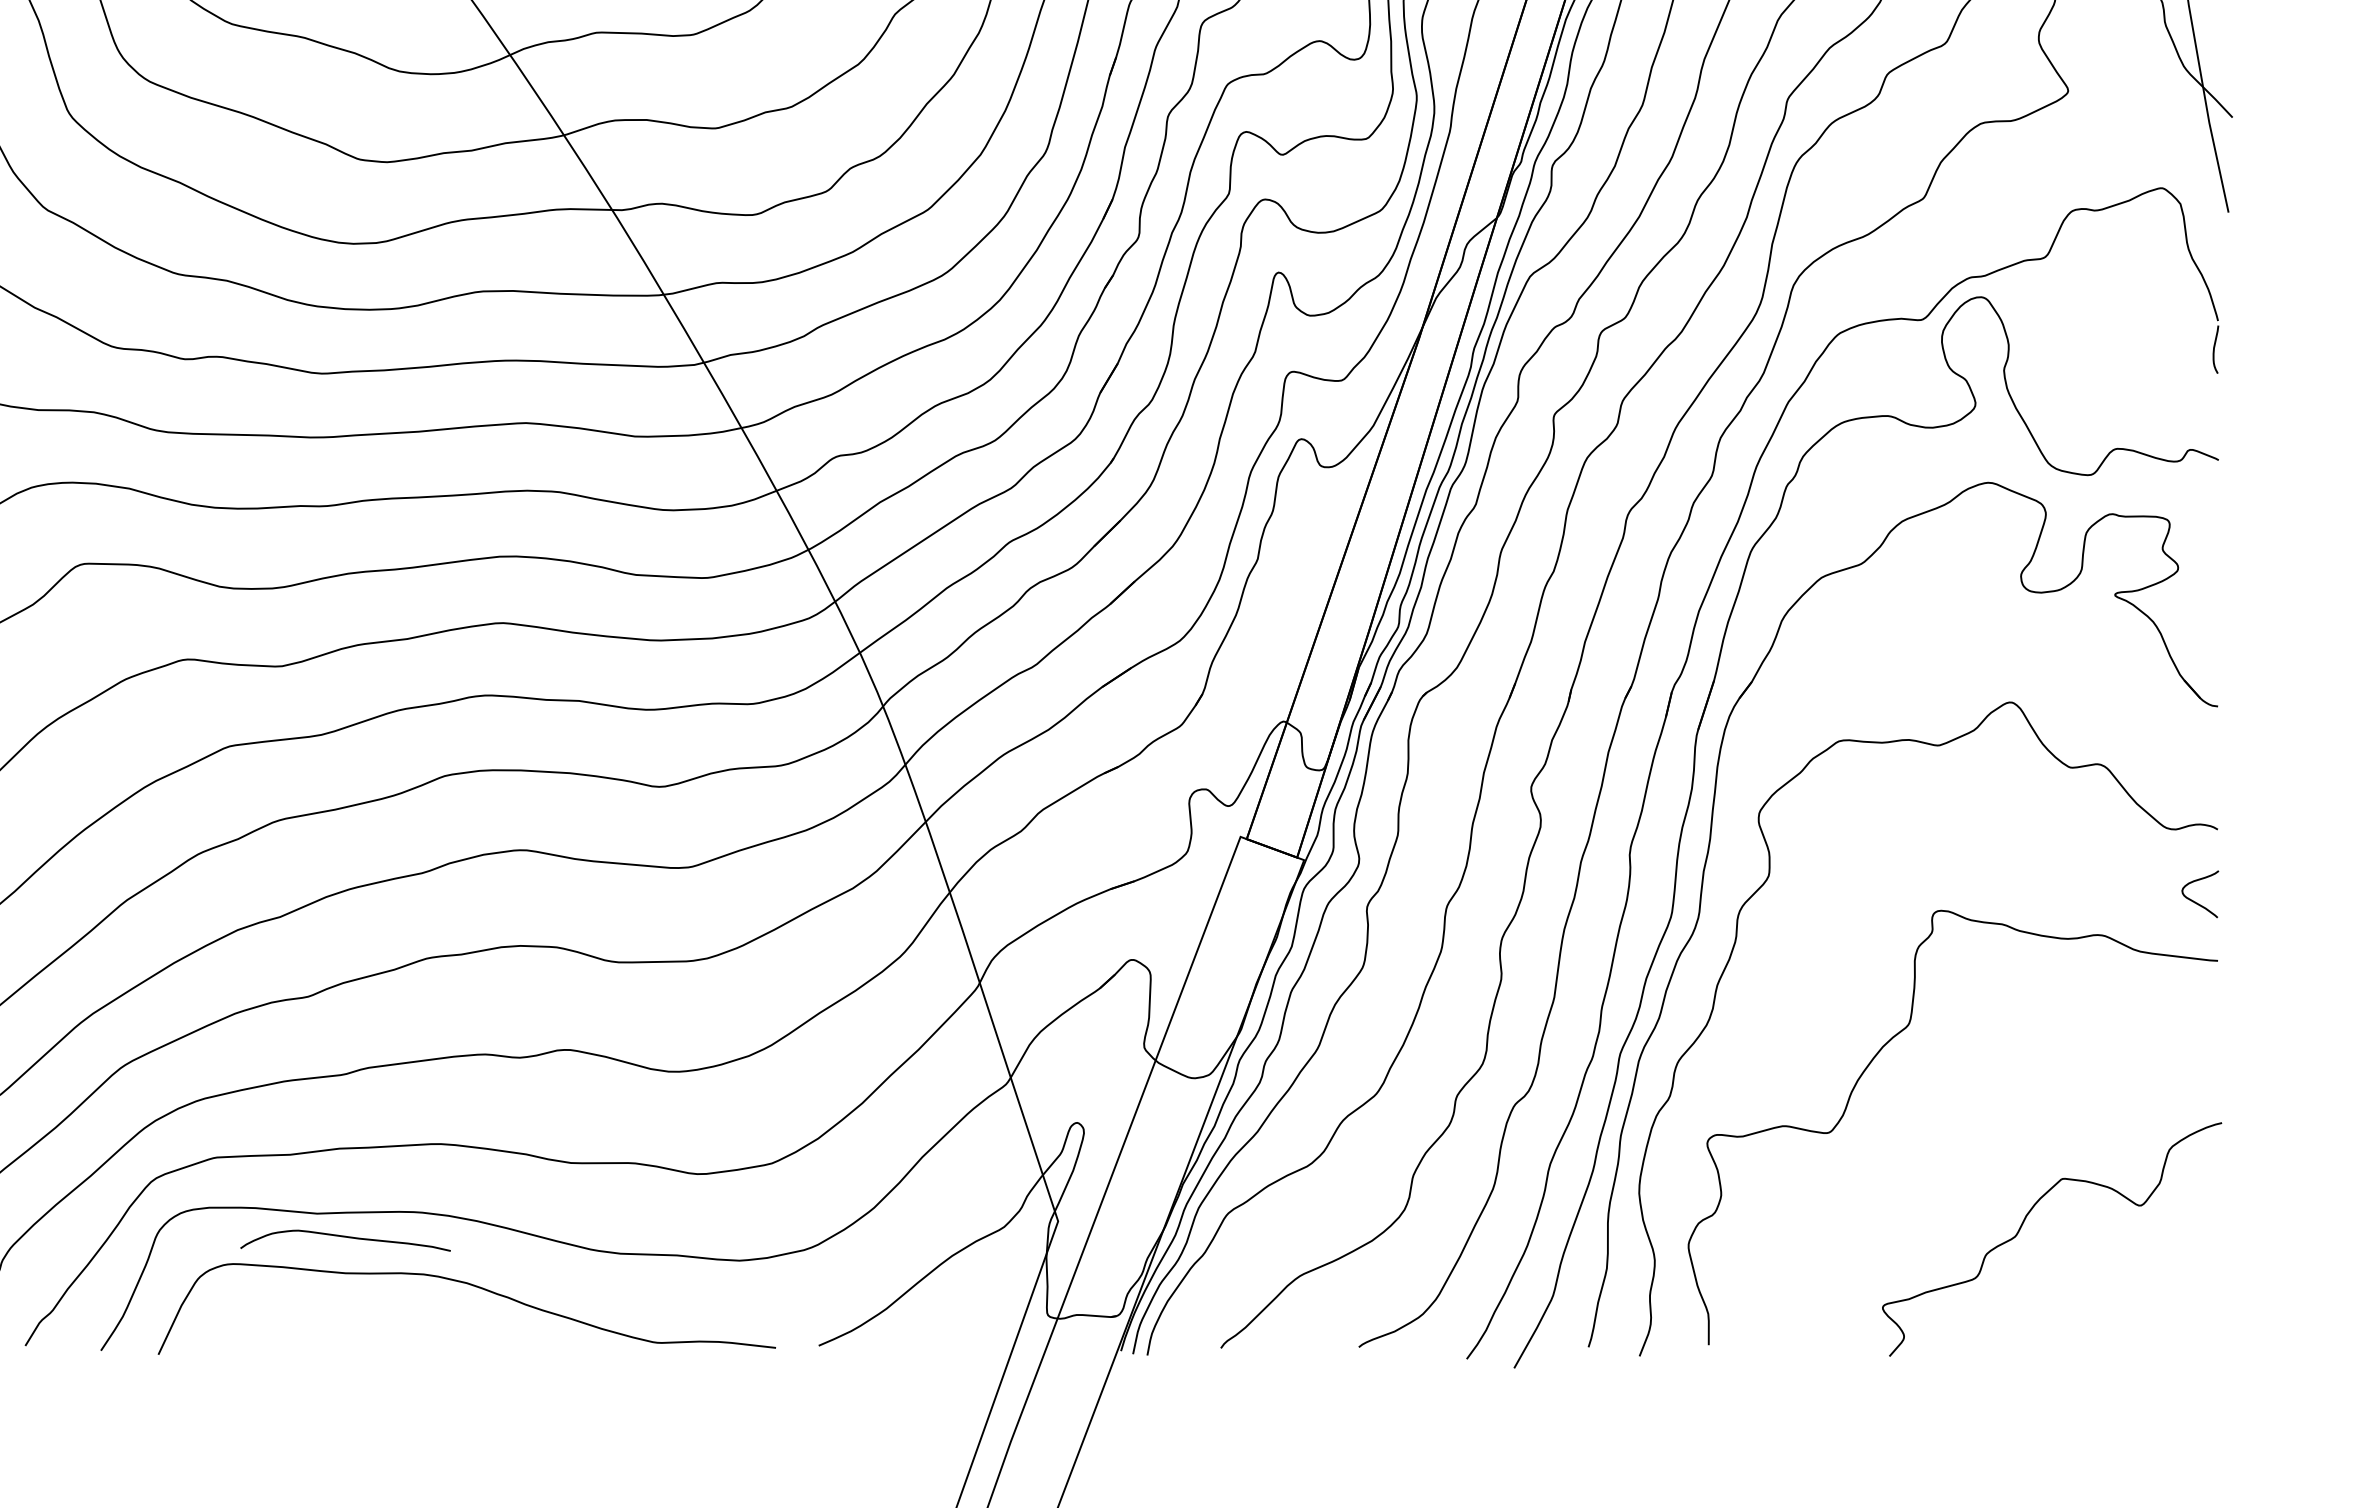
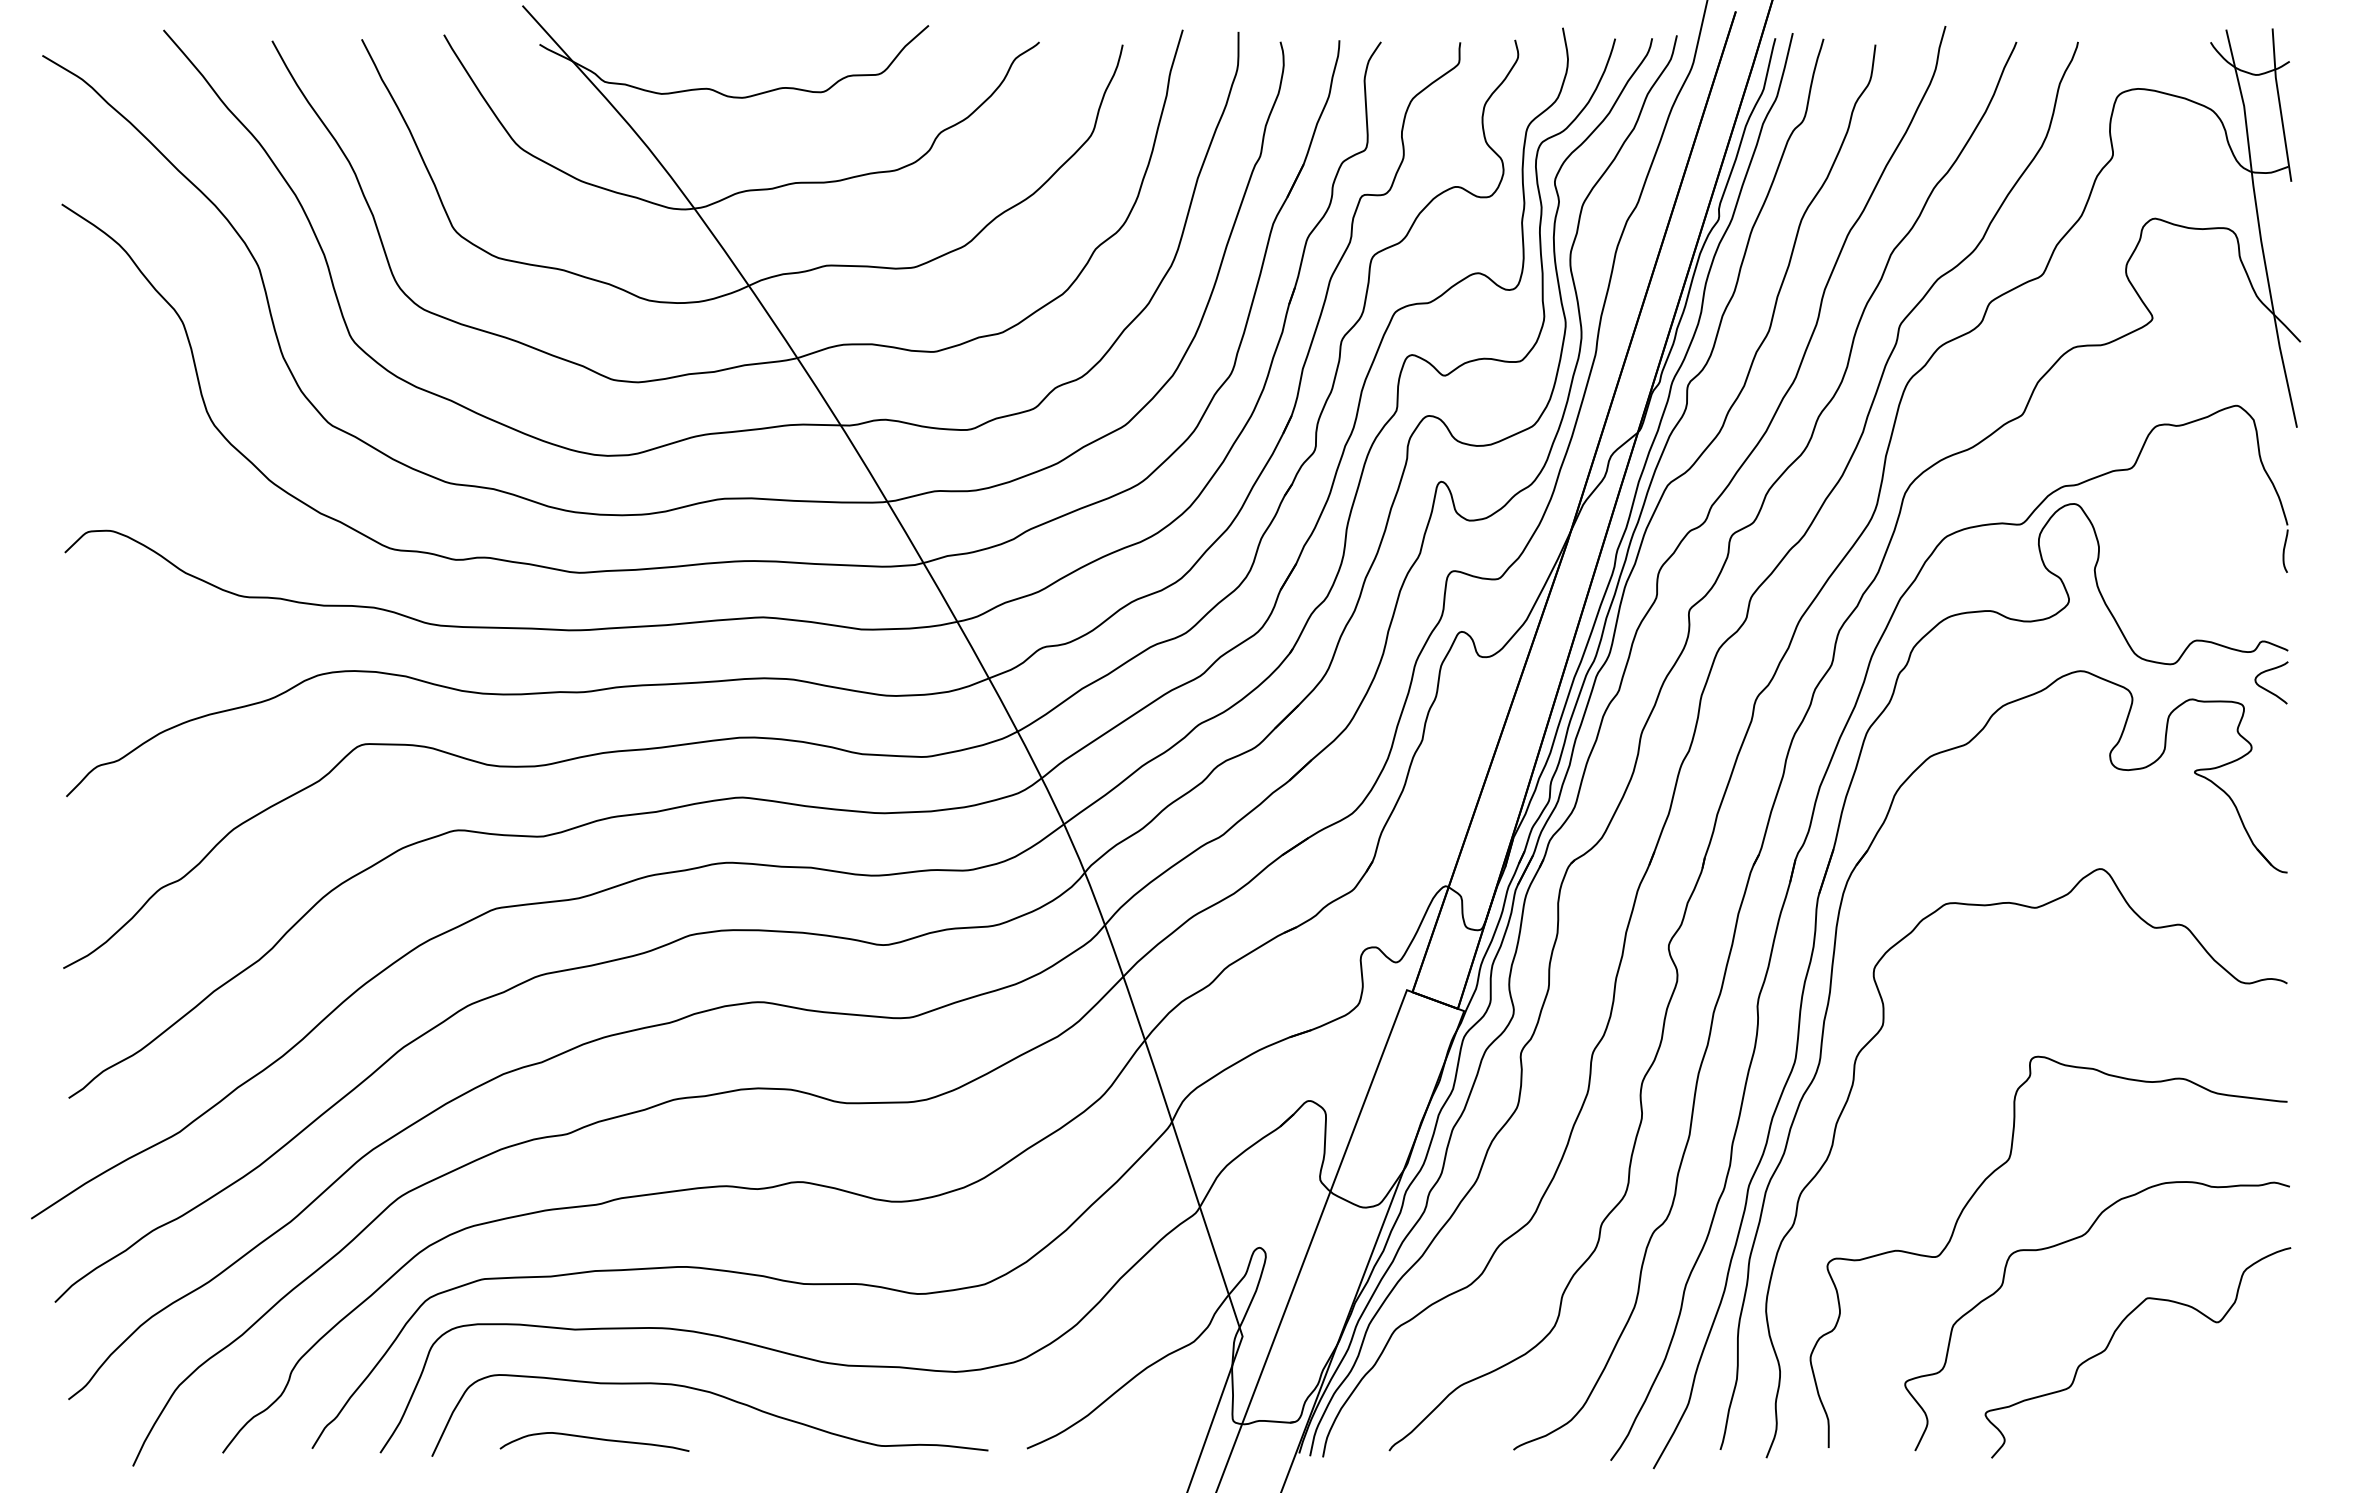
curve: (2195, 901) -> (2267, 689), moved
curve: (1977, 1115) -> (2070, 1241), added
curve: (345, 1237) -> (594, 1439), moved

